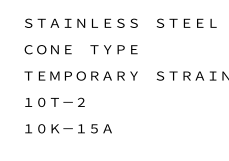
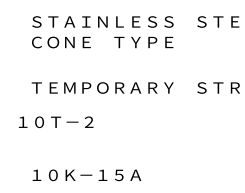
text: (80, 49) -> (101, 42), moved
text: (54, 101) -> (55, 121), moved
text: (68, 128) -> (86, 174), moved

